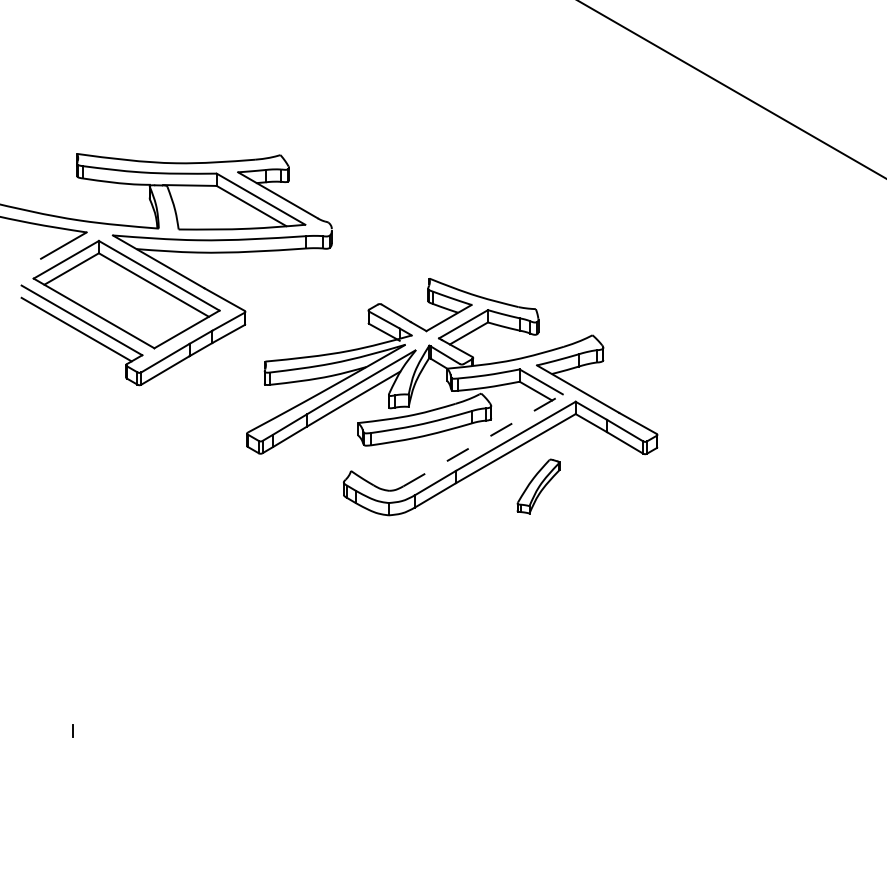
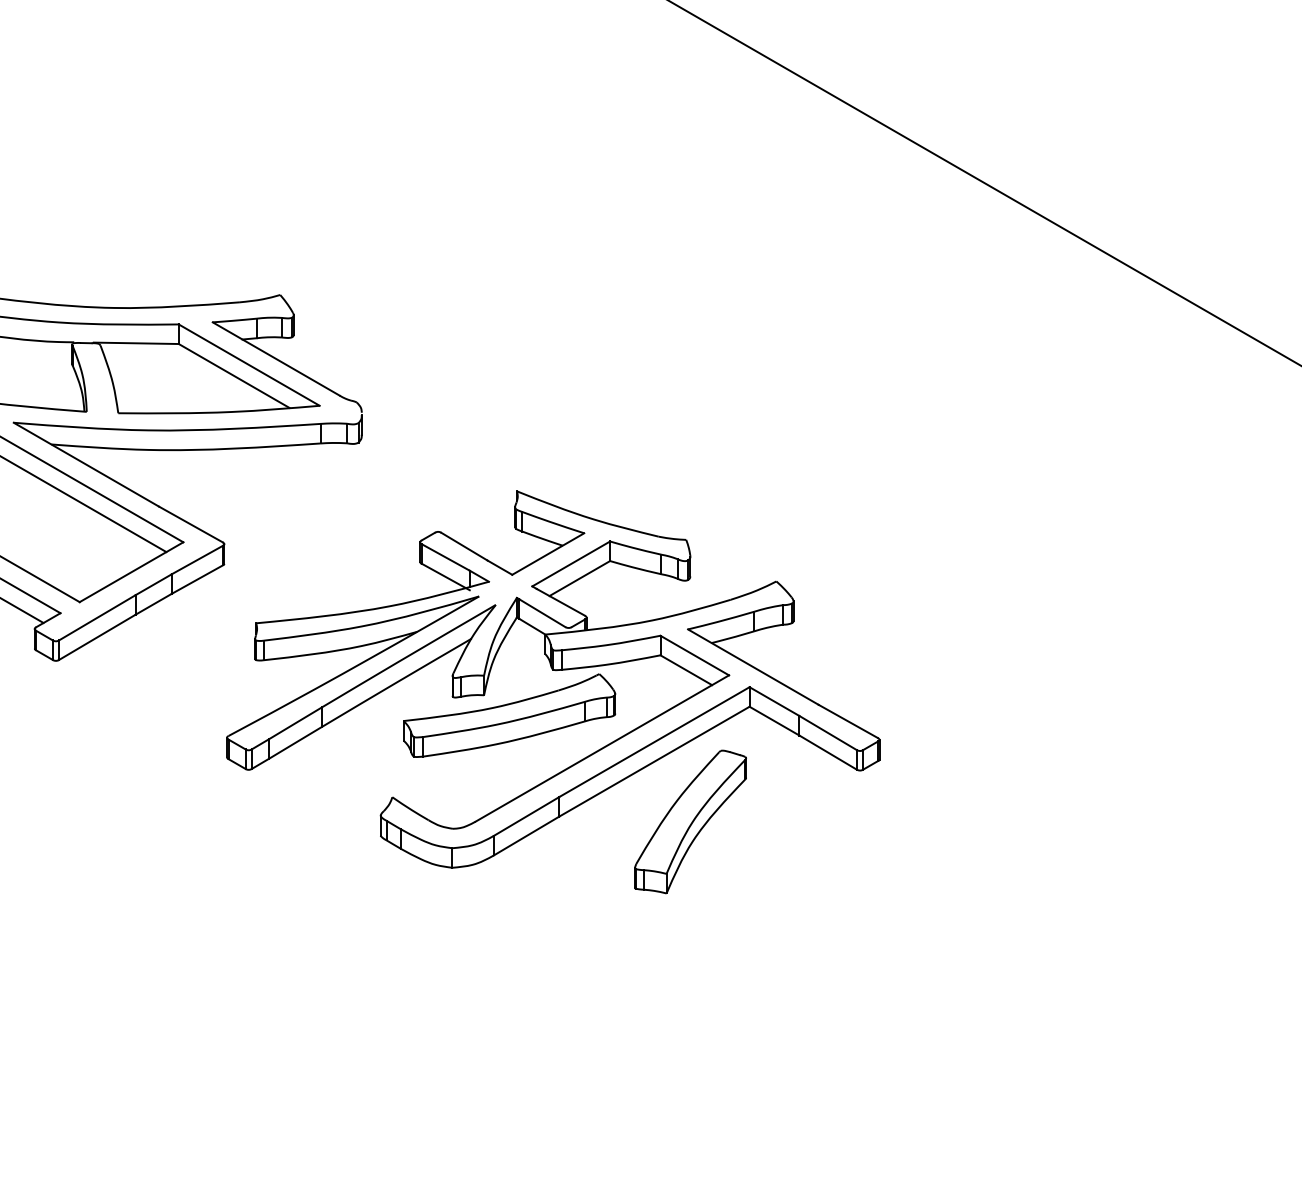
line: (483, 440) -> (602, 748), dashed -> solid
part: (538, 486) -> (690, 821), size x1.67

